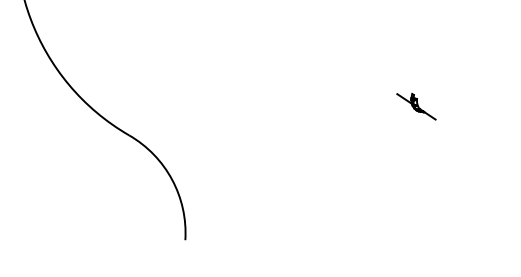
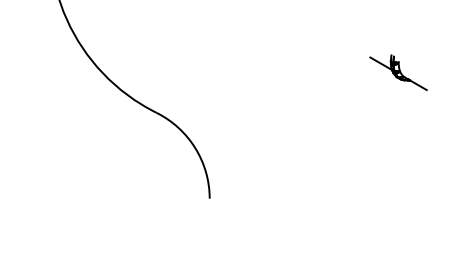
part: (416, 105) -> (398, 72), size x1.67

